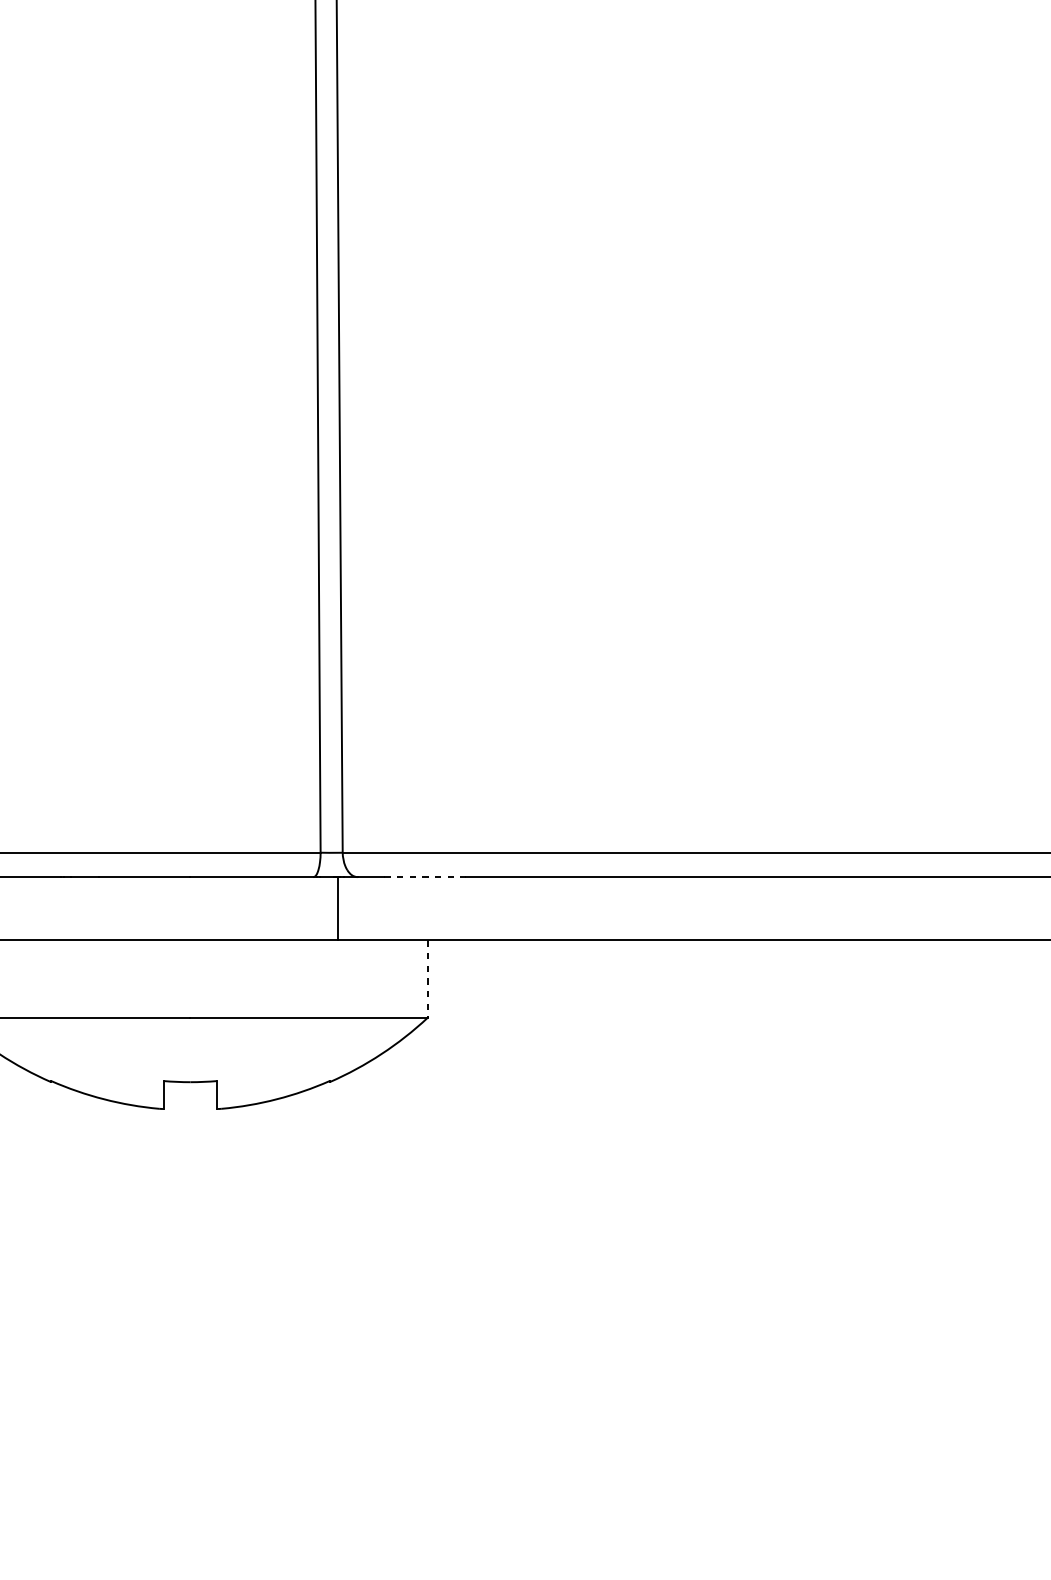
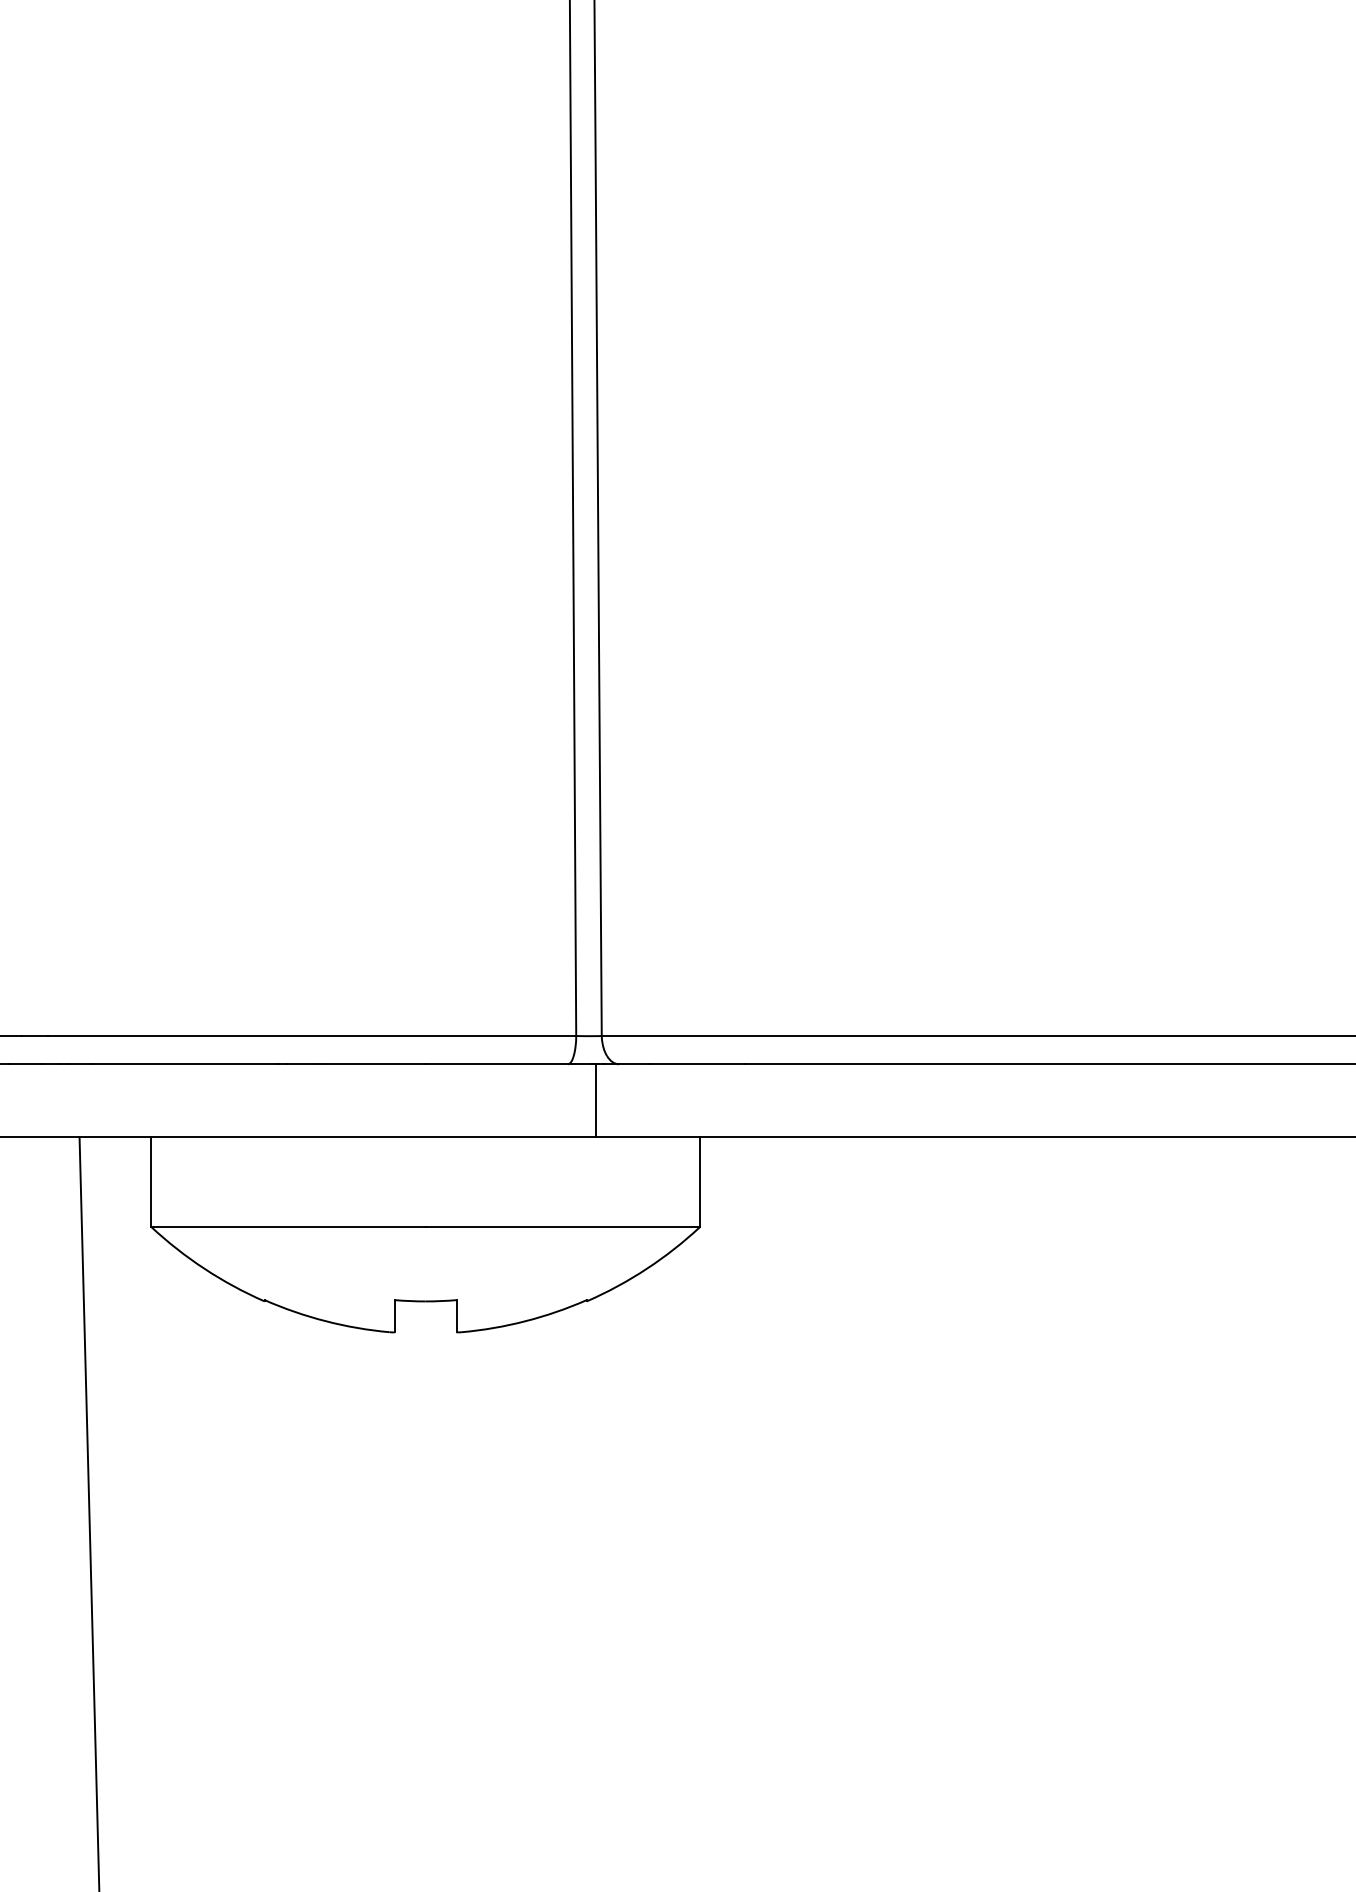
line: (425, 877) -> (697, 1064), dashed -> solid
line: (428, 979) -> (700, 1182), dashed -> solid

